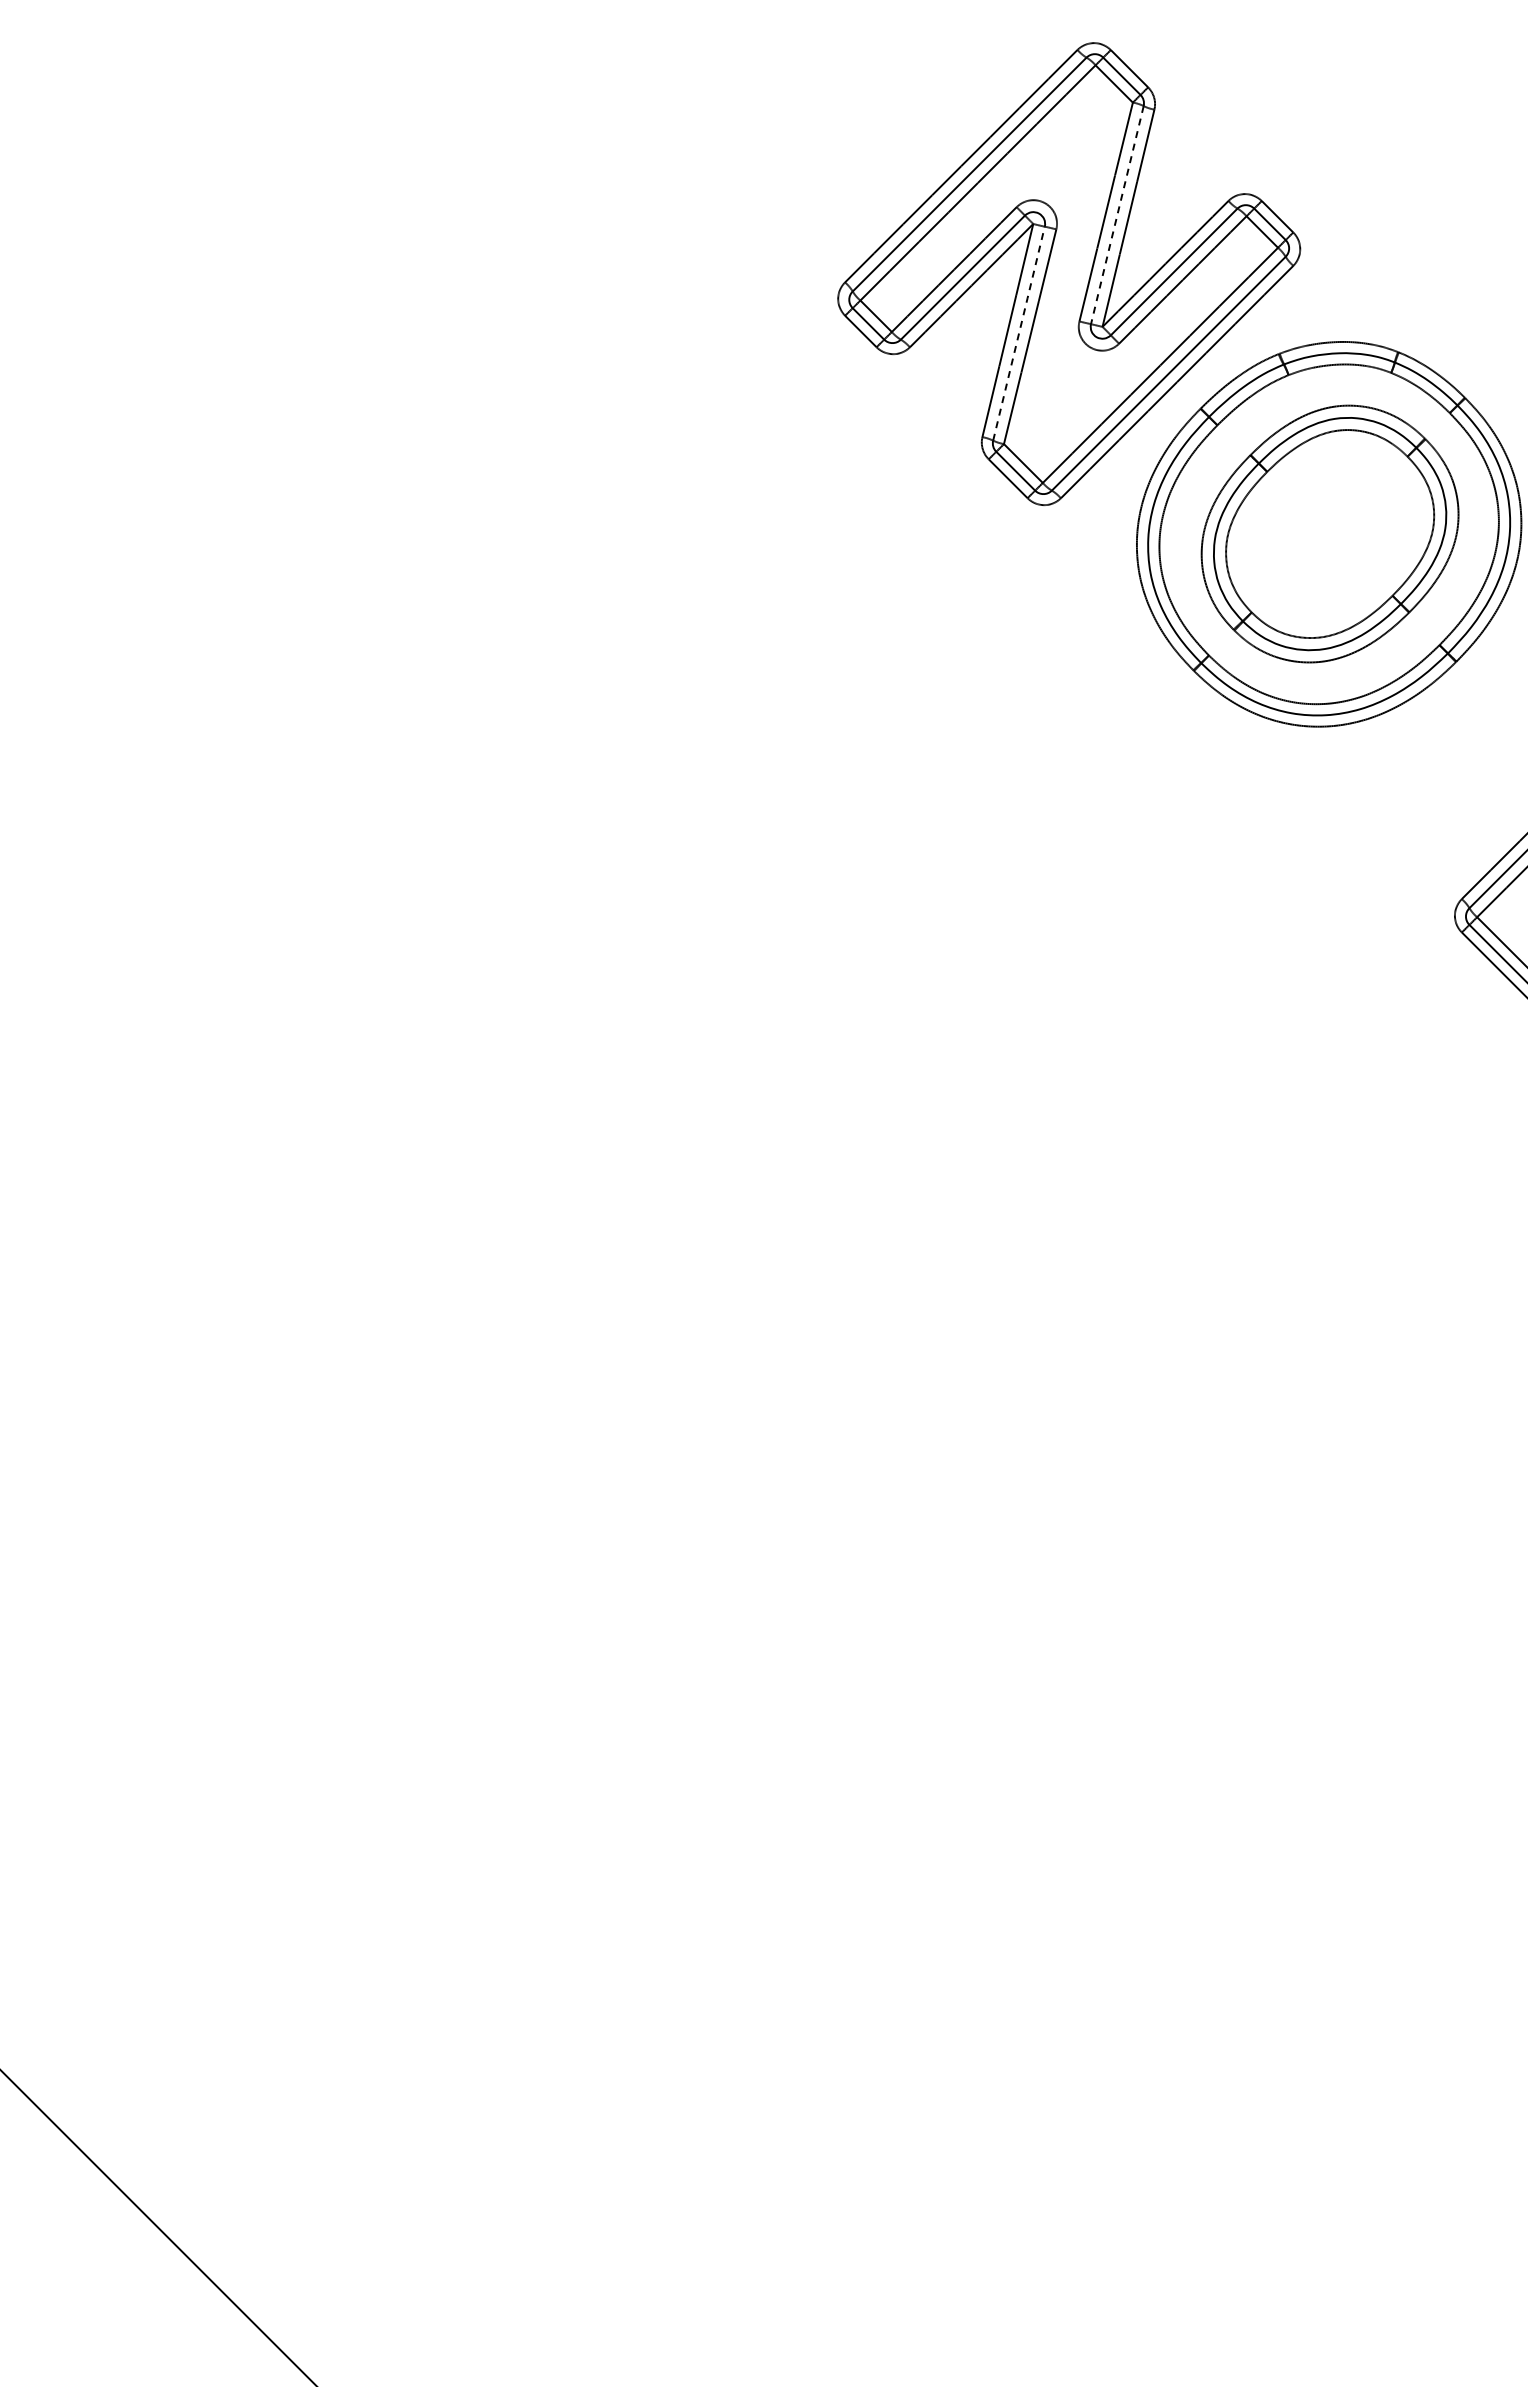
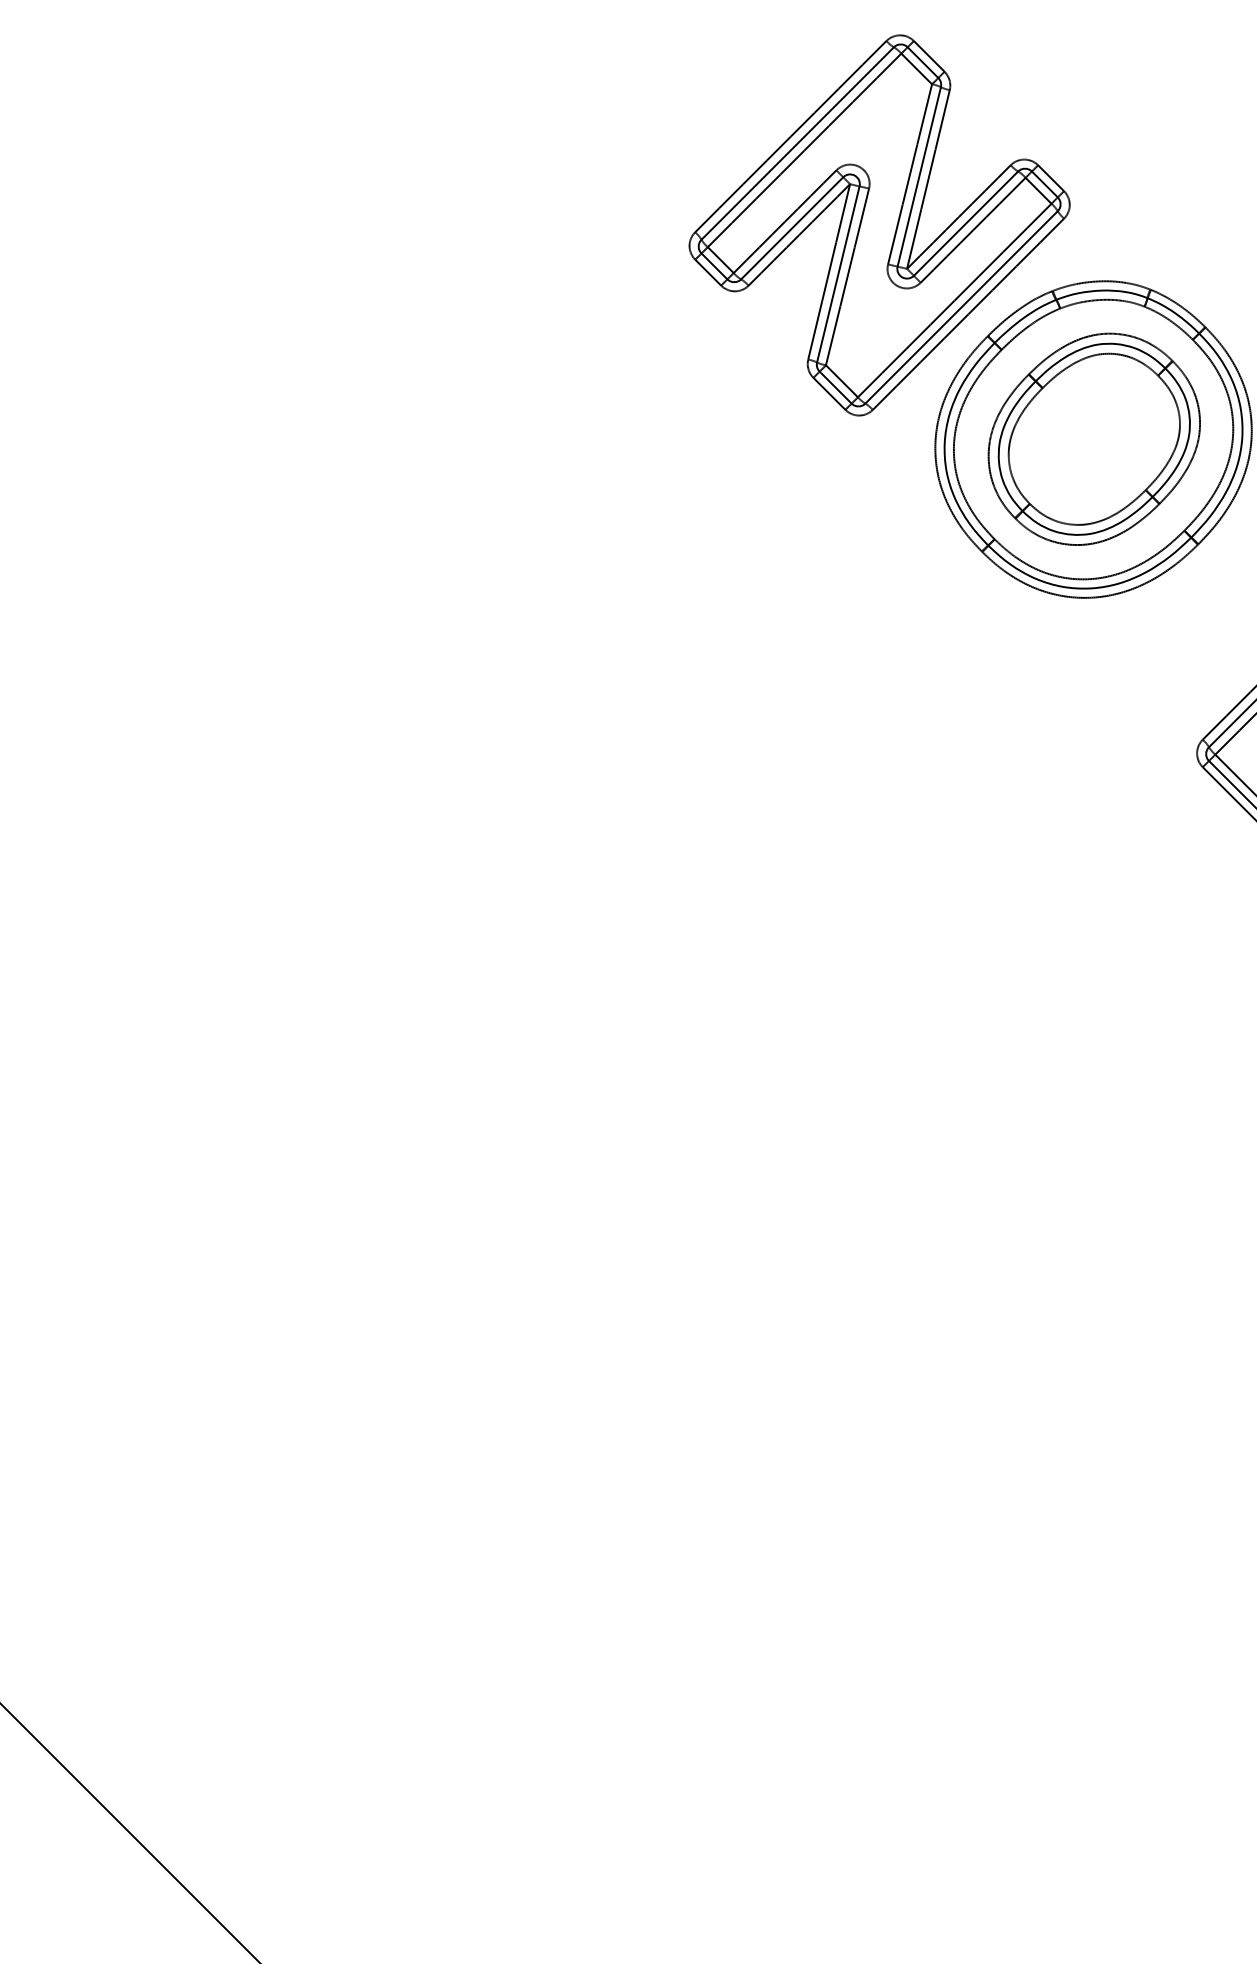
line: (1117, 215) -> (919, 177), dashed -> solid
line: (1018, 333) -> (837, 274), dashed -> solid

